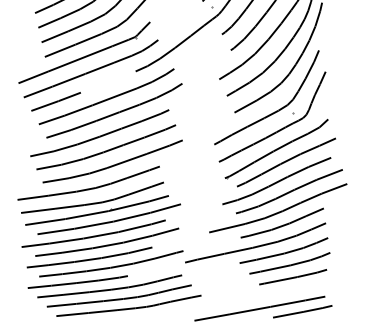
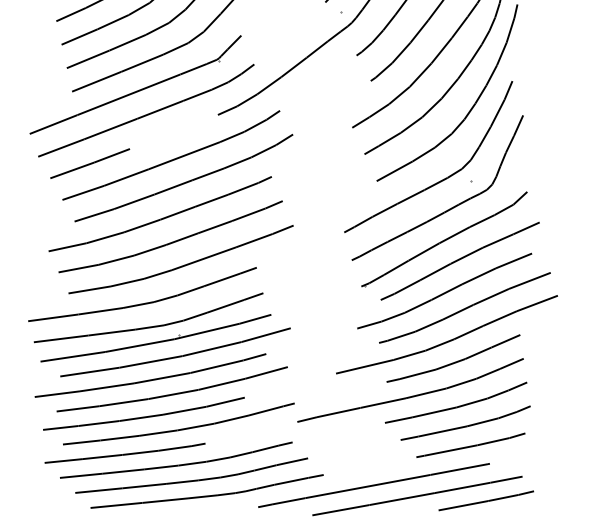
line: (232, 301) -> (373, 484), added

